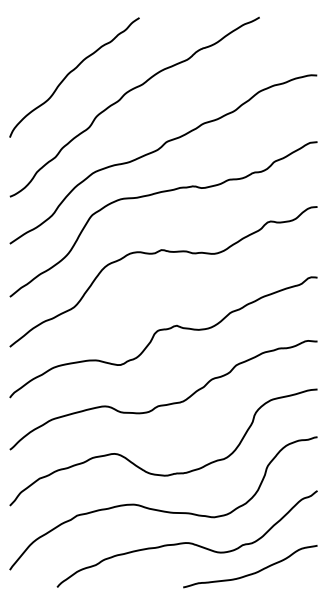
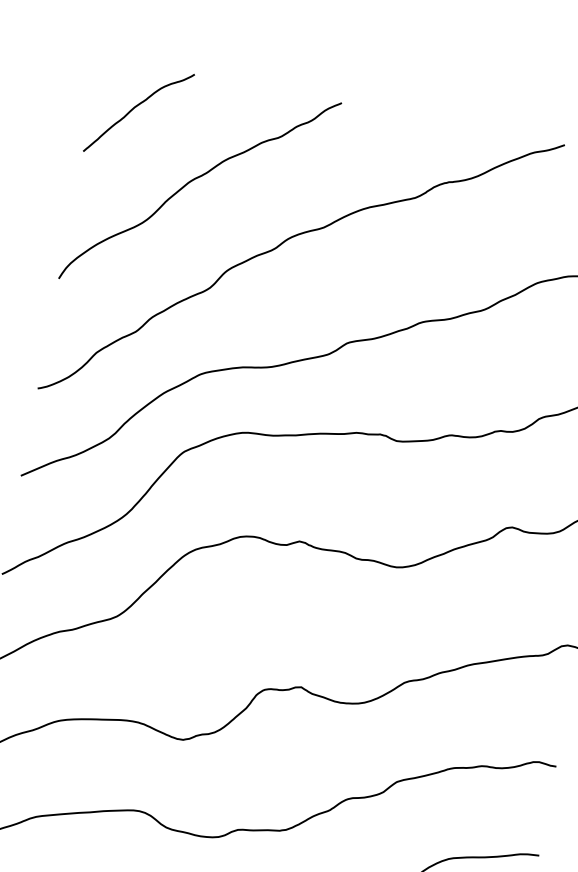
curve: (32, 42) -> (134, 110), added

